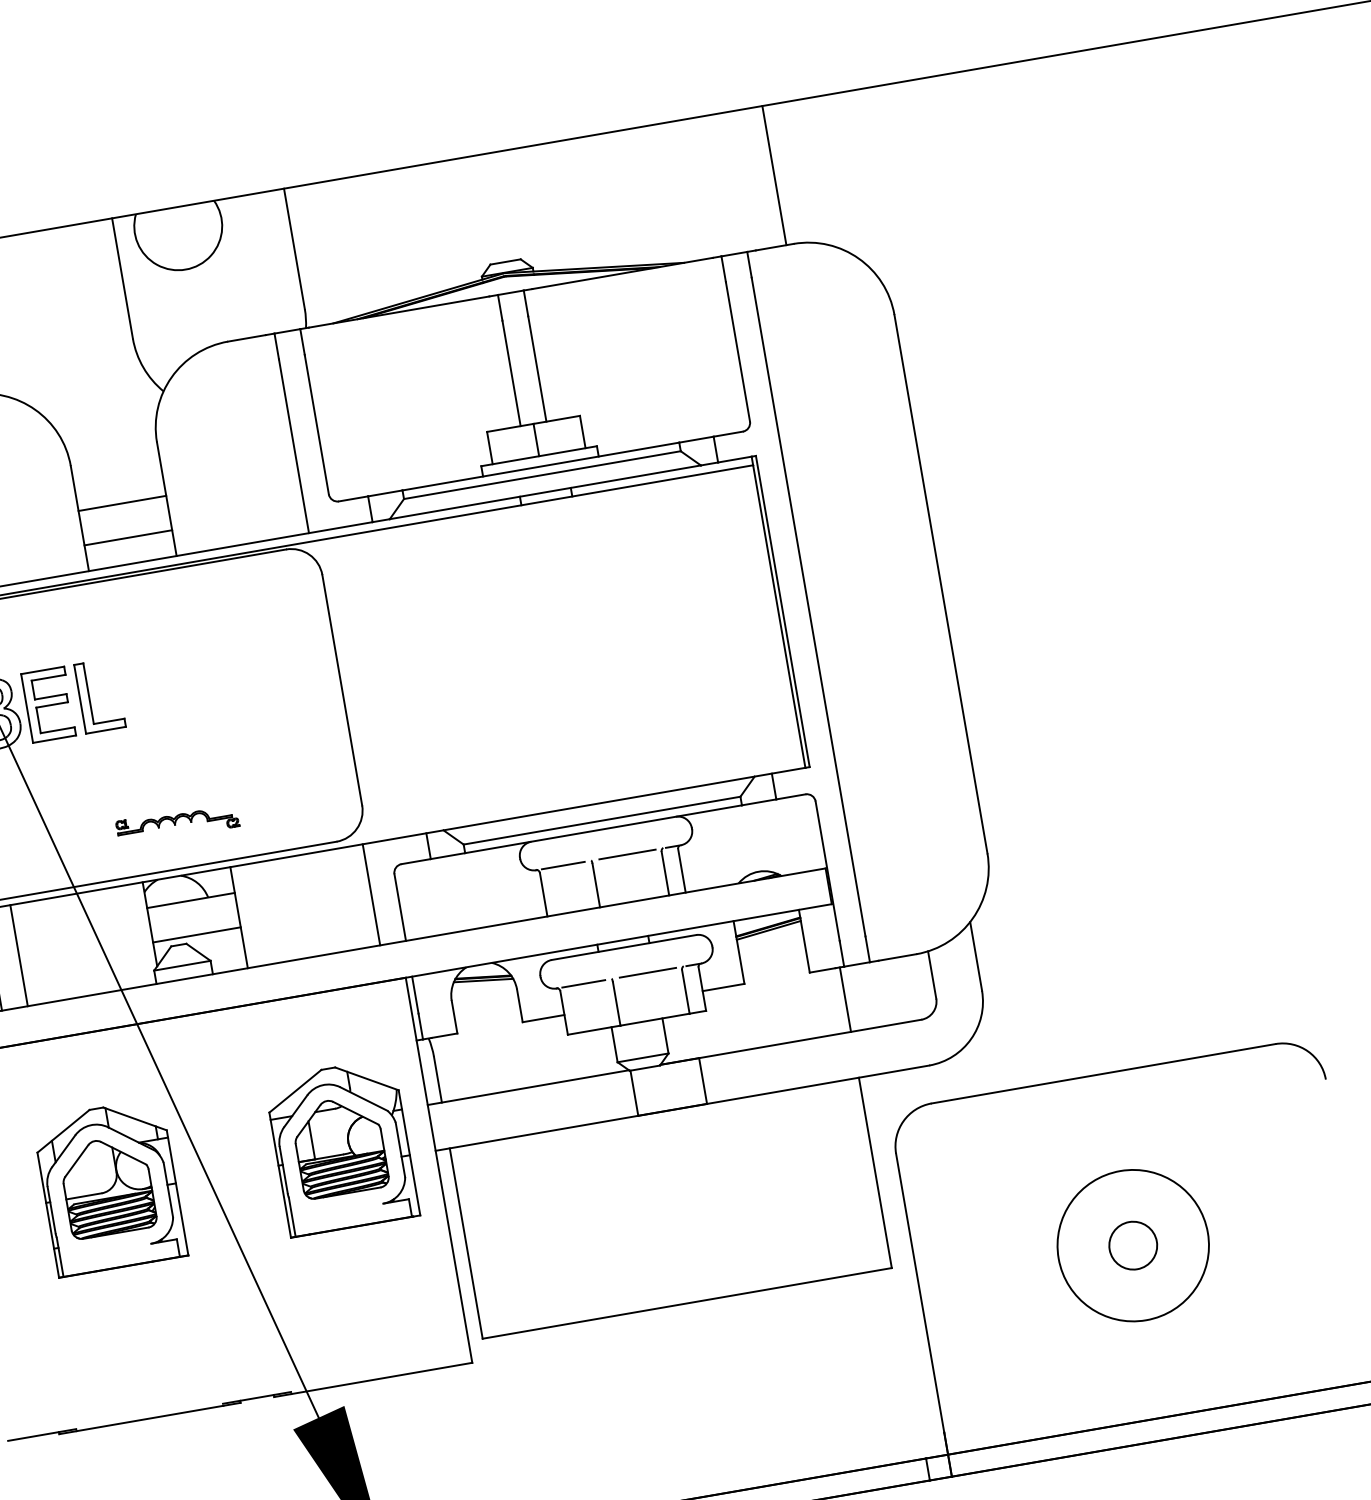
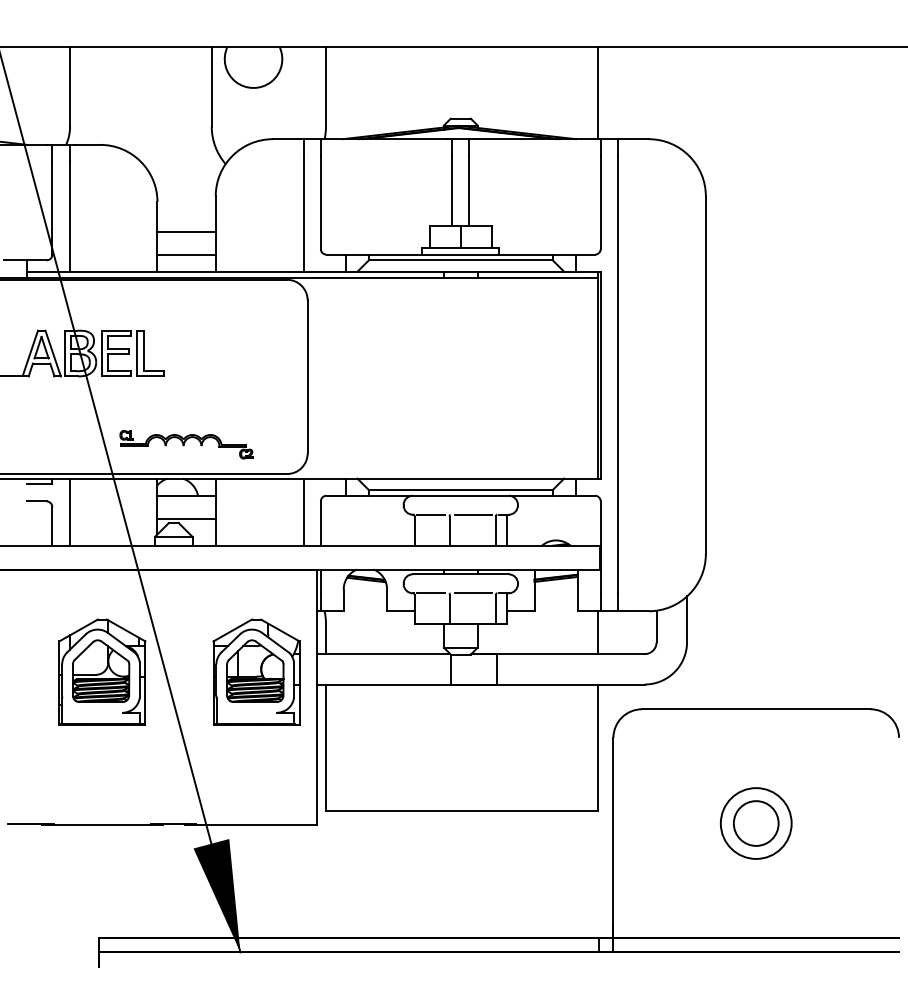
line: (773, 175) -> (597, 92), moved
part: (177, 823) -> (186, 444), size x1.67
circle: (1132, 1245) -> (755, 823), size x0.71
circle: (1132, 1245) -> (755, 823), size x1.43

